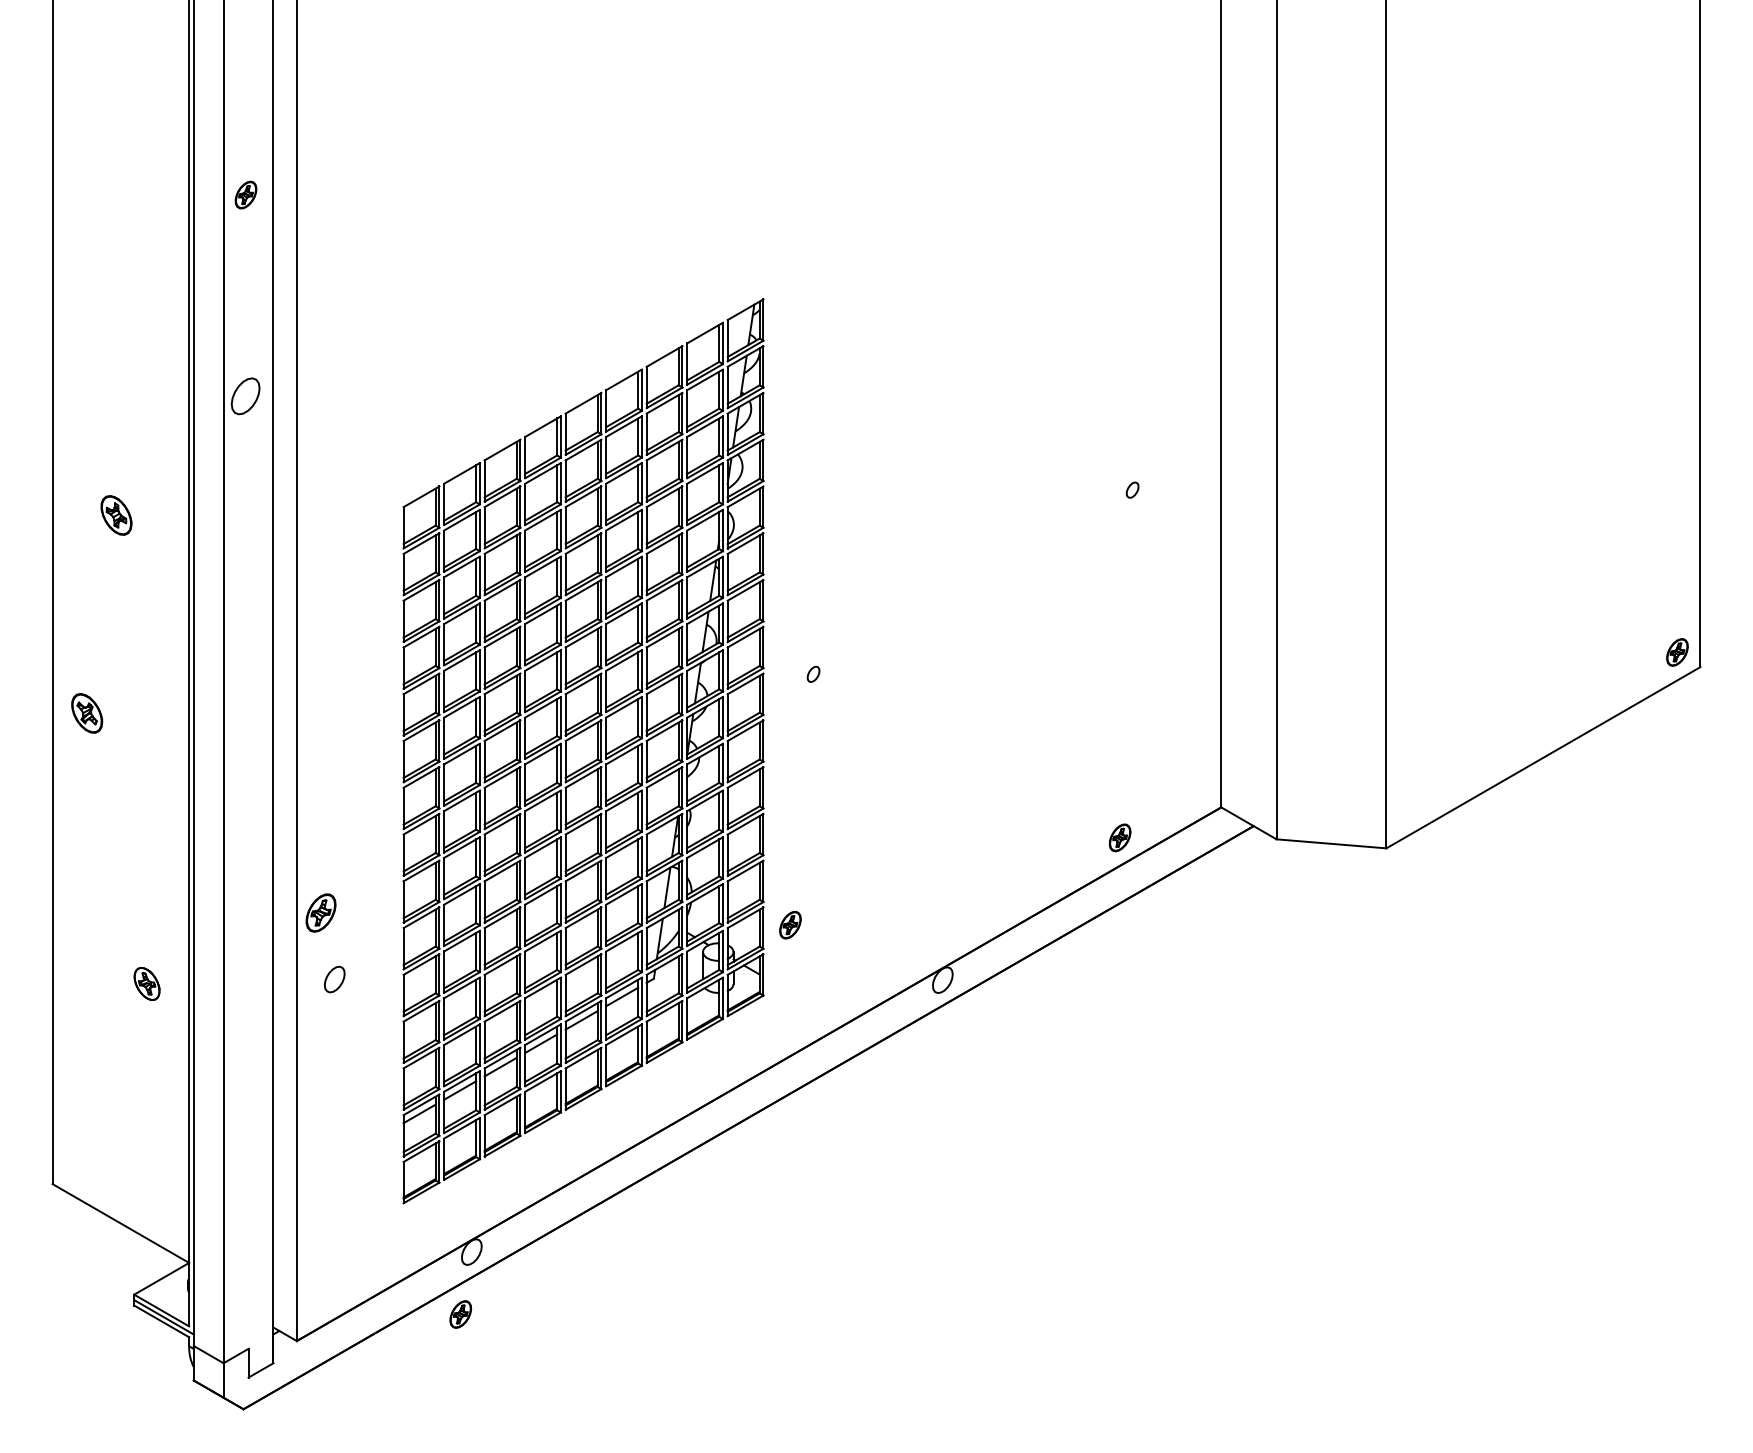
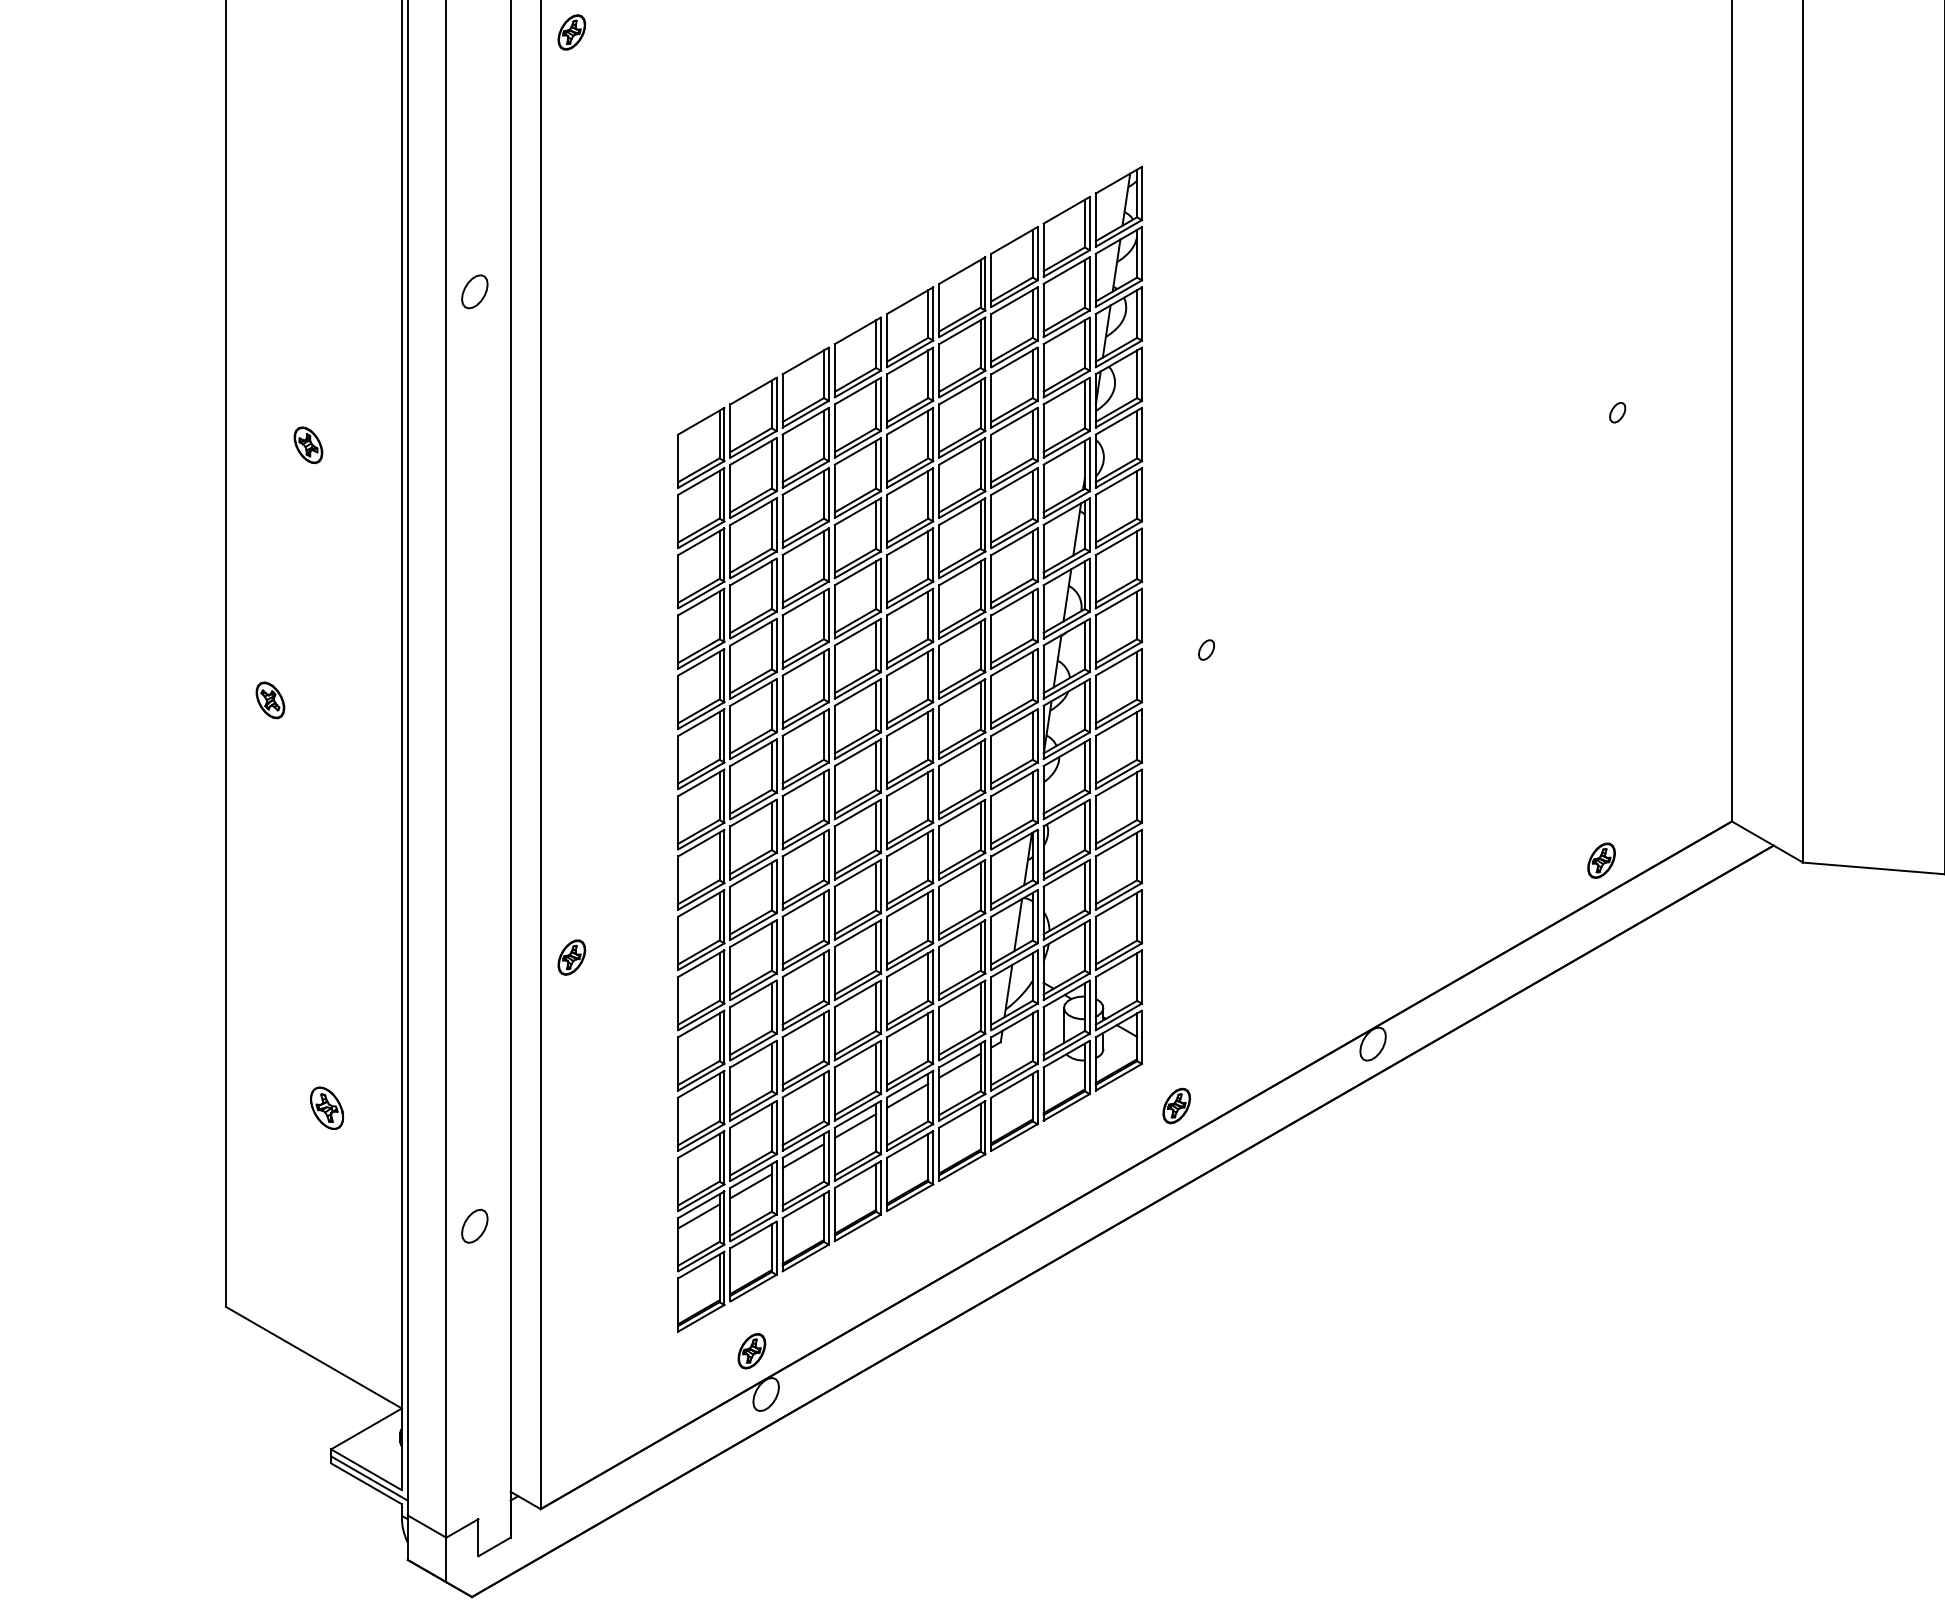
part: (245, 194) -> (571, 31), moved
part: (245, 396) -> (474, 291), size x0.71
part: (116, 515) -> (308, 445), size x0.71
part: (86, 713) -> (269, 700), size x0.71
part: (320, 912) -> (571, 956), size x0.71
part: (790, 925) -> (1176, 1106), moved
part: (334, 979) -> (474, 1226), moved
part: (146, 983) -> (326, 1107), moved
part: (460, 1314) -> (751, 1351), moved

